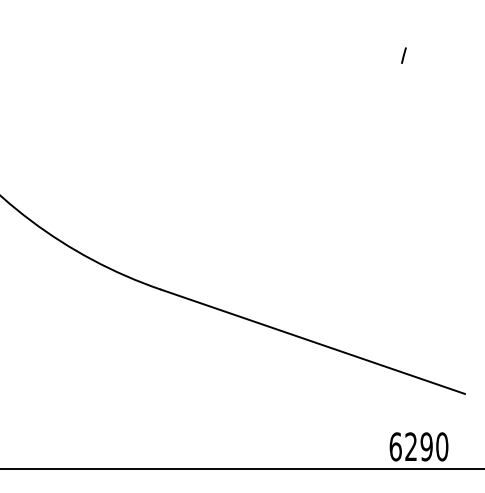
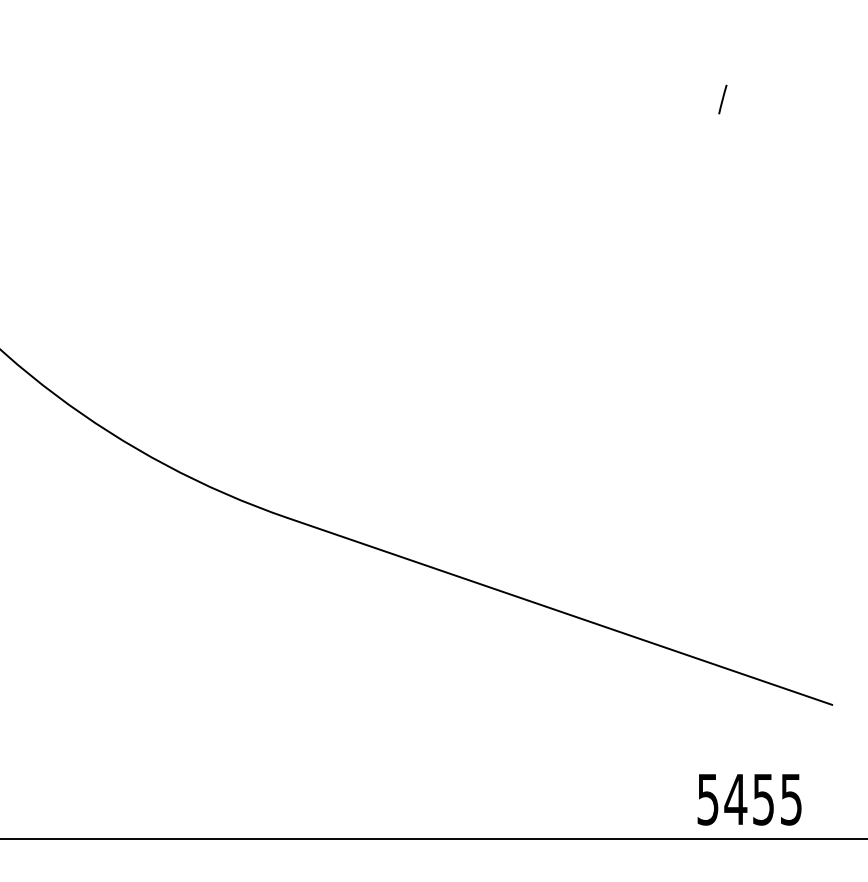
text: (418, 446) -> (748, 798), 6290 -> 5455

